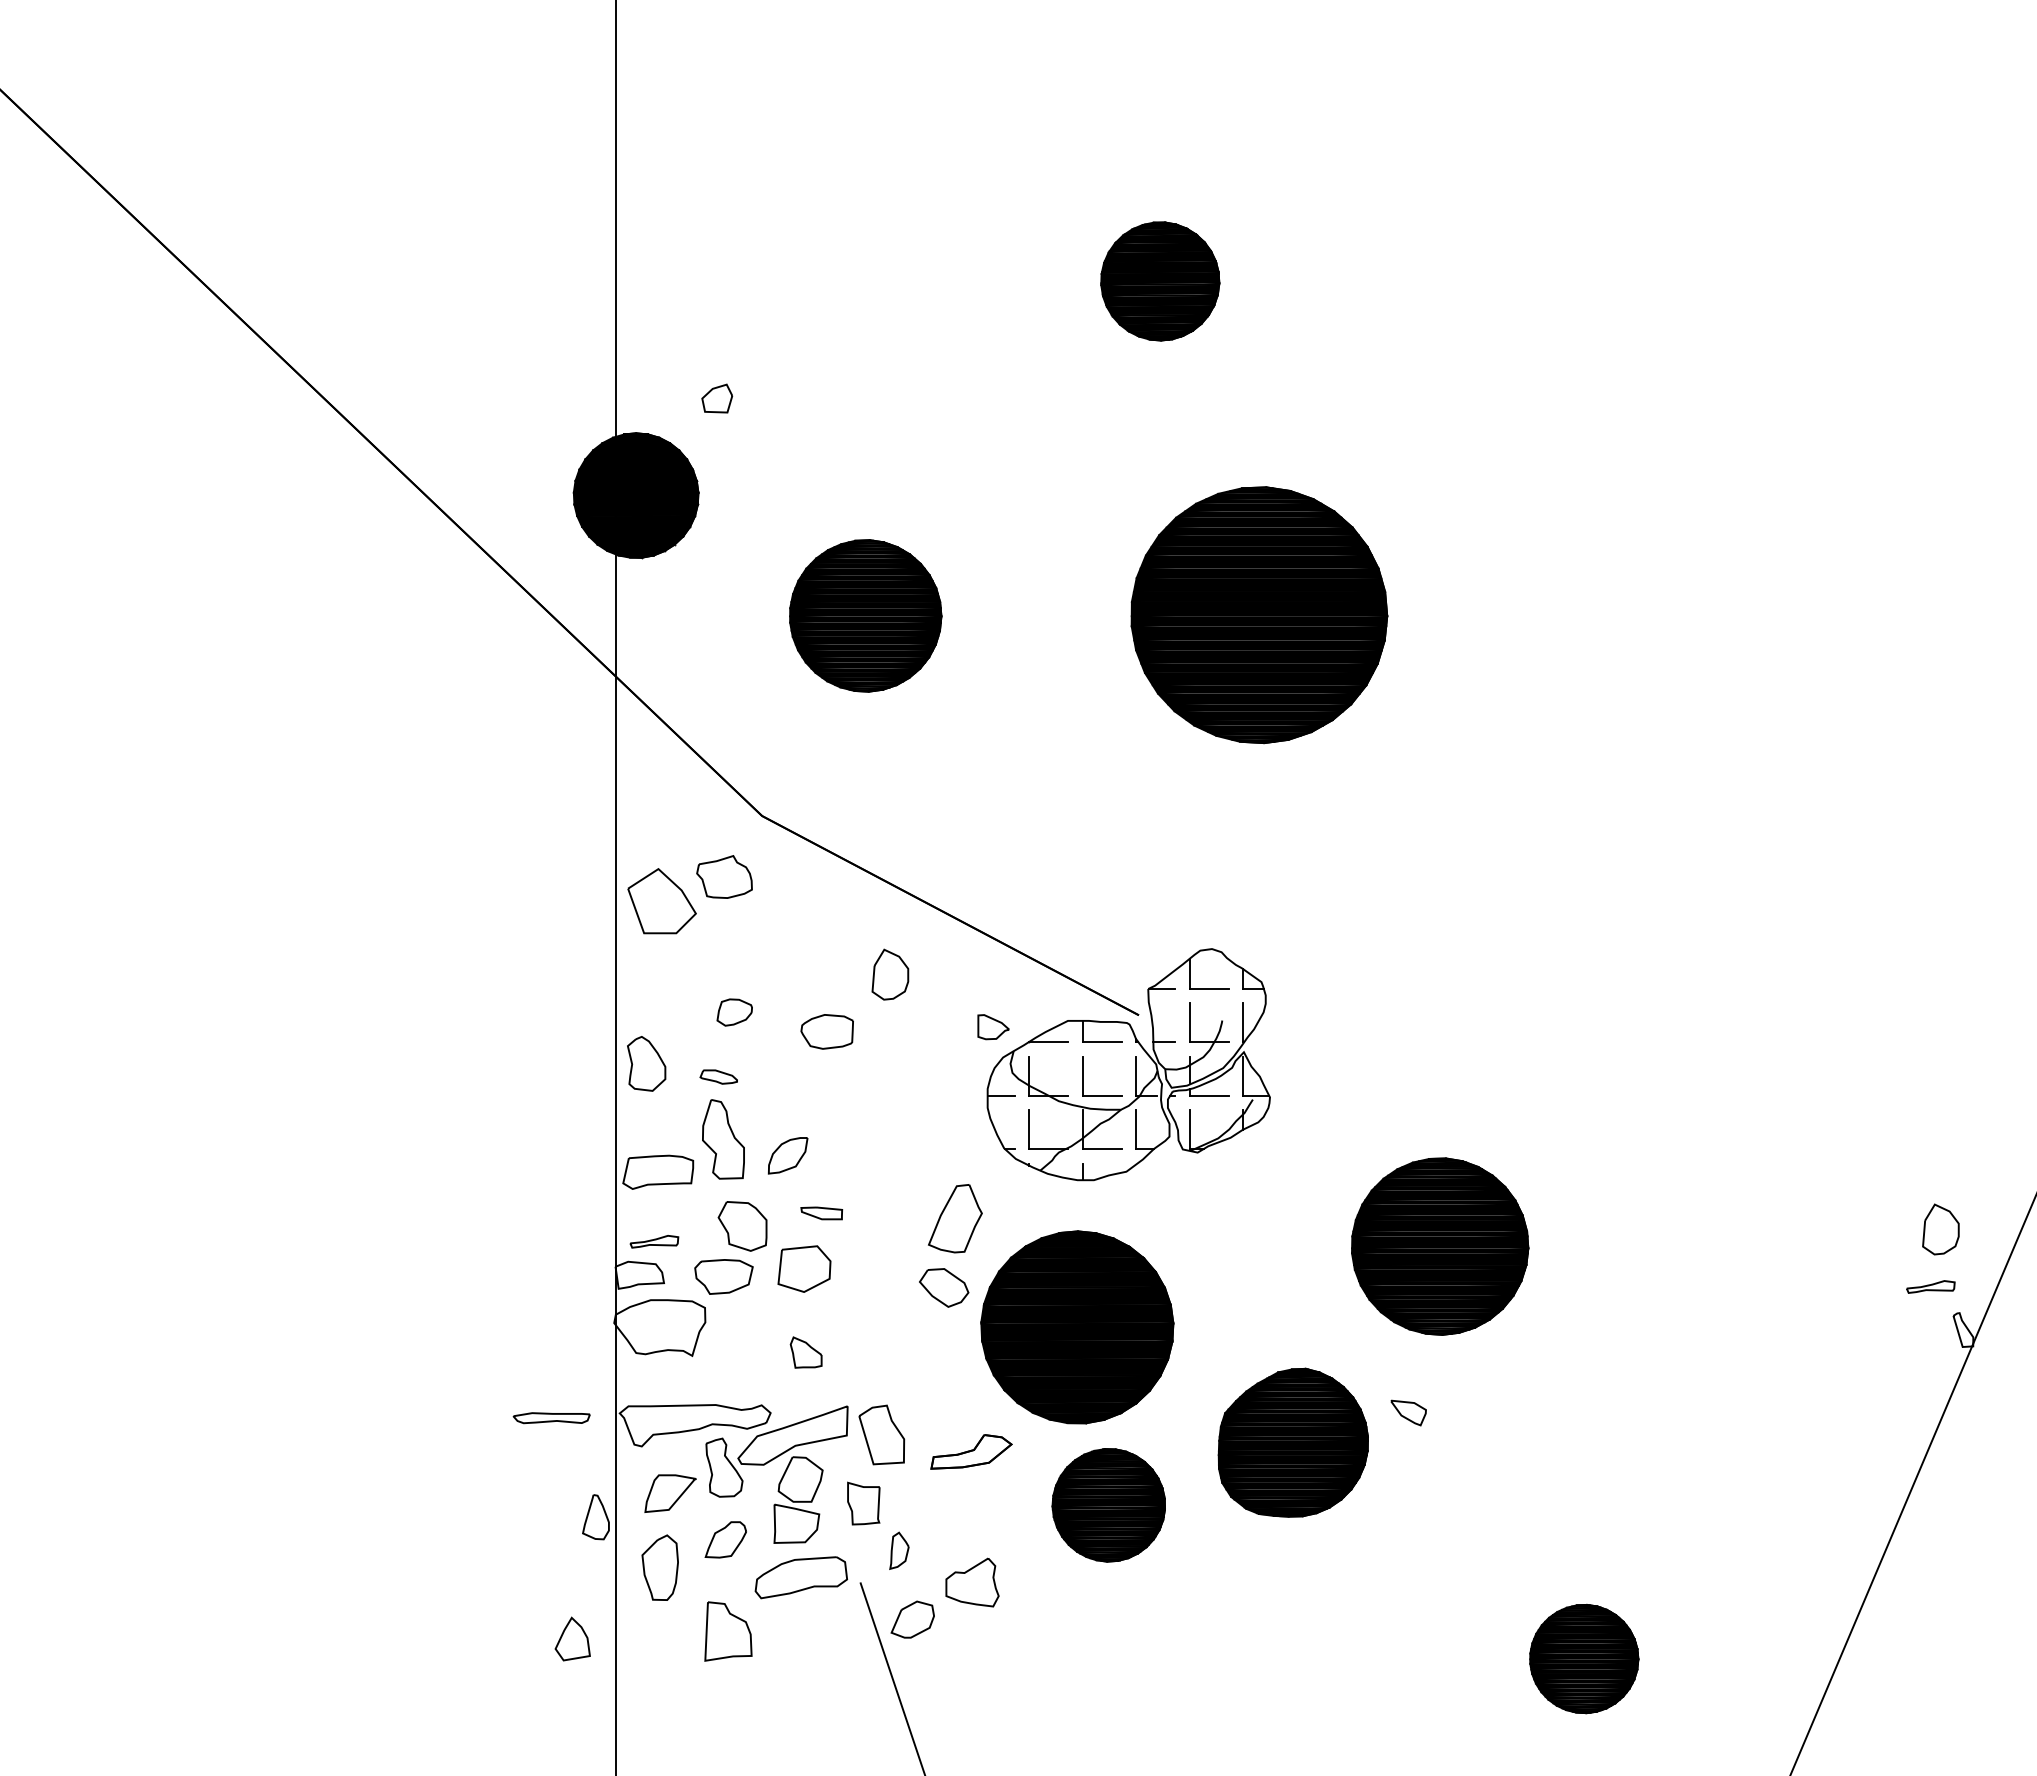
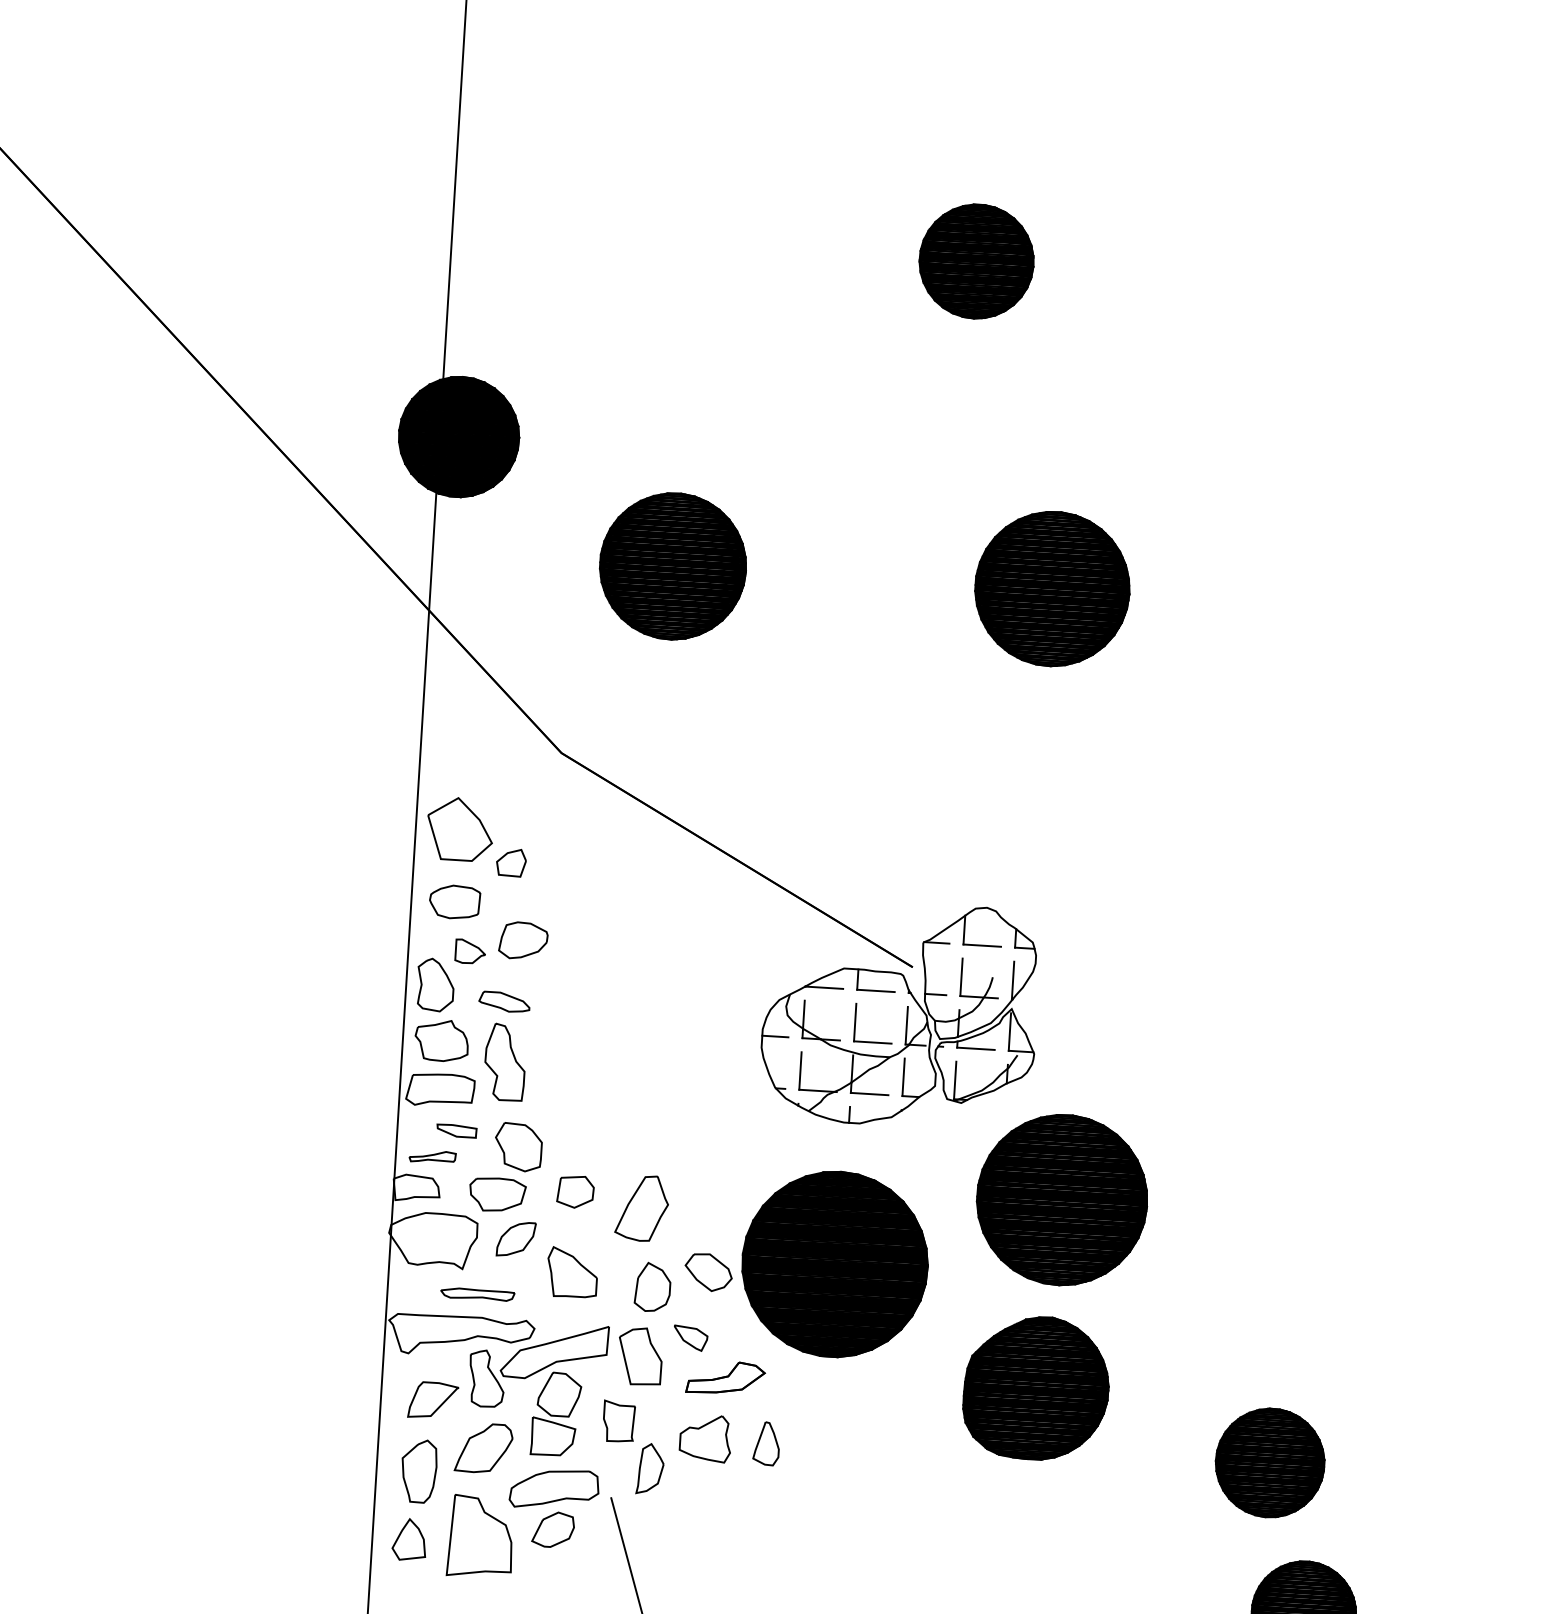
part: (717, 398) -> (511, 862), moved
part: (1259, 615) -> (1052, 589), size x0.62
part: (724, 876) -> (441, 1040), moved
part: (890, 974) -> (652, 1287), moved
part: (734, 1012) -> (523, 940), size x1.43
part: (993, 1027) -> (470, 952), moved
part: (826, 1031) -> (454, 901), moved
part: (718, 1076) -> (504, 1001), size x1.43
part: (787, 1155) -> (515, 1239), moved
part: (821, 1213) -> (456, 1131), moved
part: (955, 1218) -> (642, 1208), moved
part: (1440, 1246) -> (1062, 1200), moved
part: (804, 1268) -> (575, 1191), size x0.71
part: (944, 1287) -> (709, 1272), moved
part: (805, 1352) -> (571, 1272), size x1.67
part: (1408, 1412) -> (690, 1337), moved
part: (551, 1418) -> (477, 1294), moved
part: (1108, 1505) -> (1269, 1463), moved
part: (595, 1517) -> (766, 1443), moved
part: (725, 1539) -> (483, 1447), size x1.43
part: (899, 1550) -> (650, 1468), size x1.43
part: (972, 1582) -> (705, 1438), moved
part: (912, 1619) -> (553, 1529), moved
part: (728, 1631) -> (481, 1536), size x1.43
part: (572, 1638) -> (409, 1539), moved

